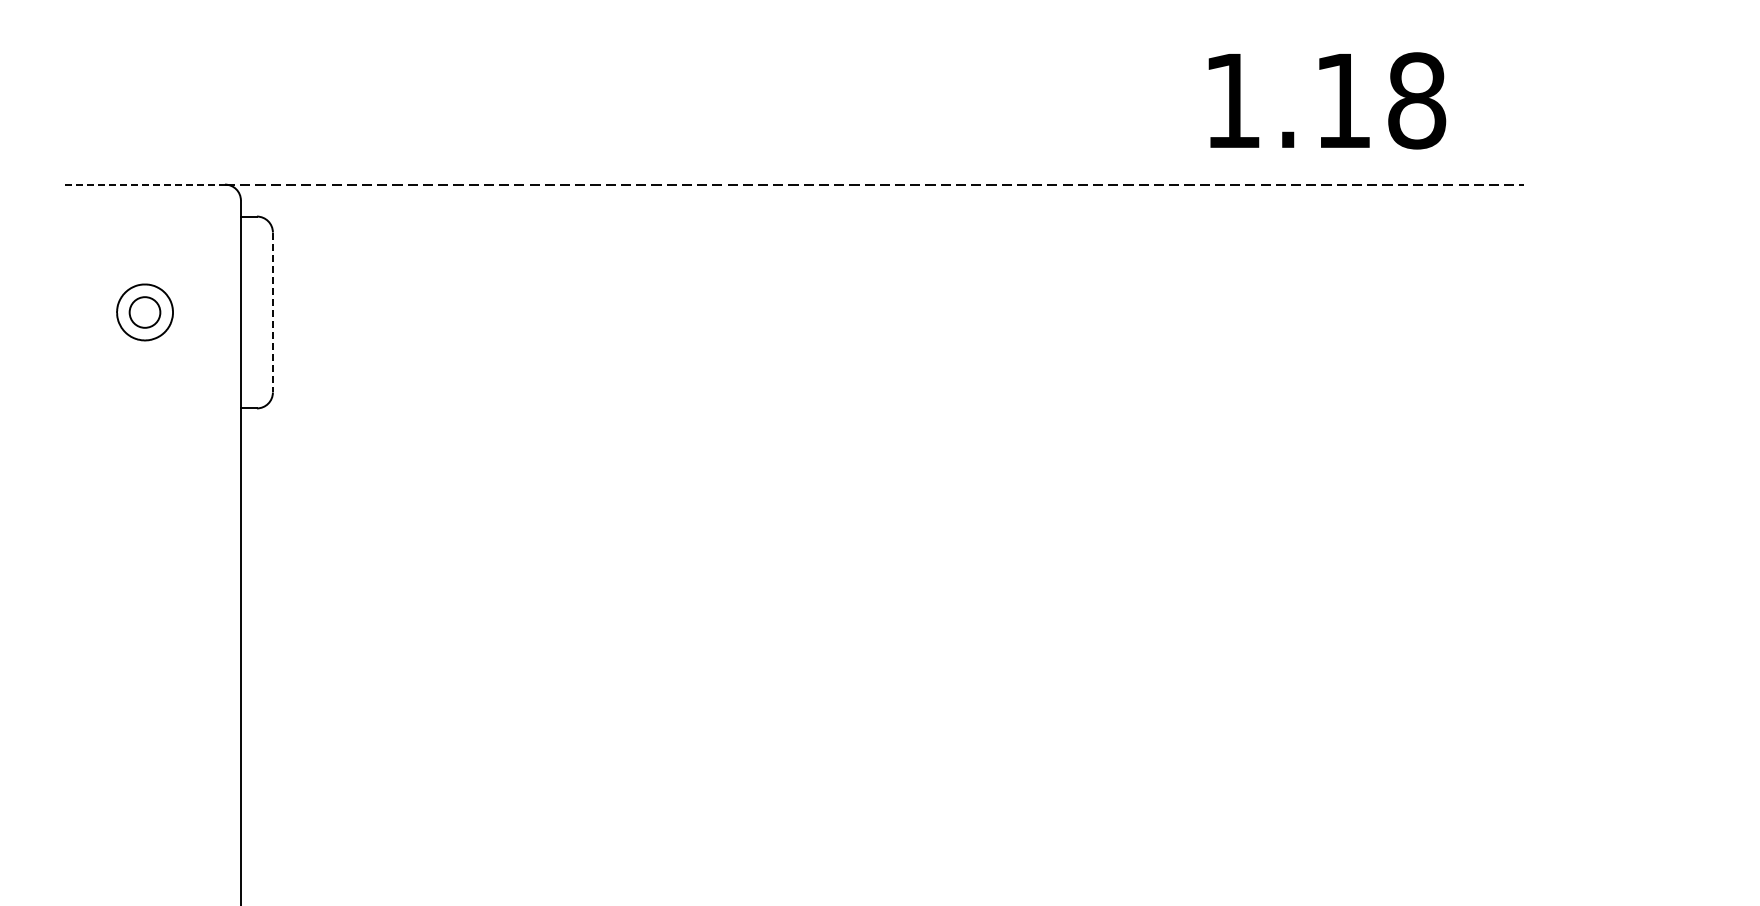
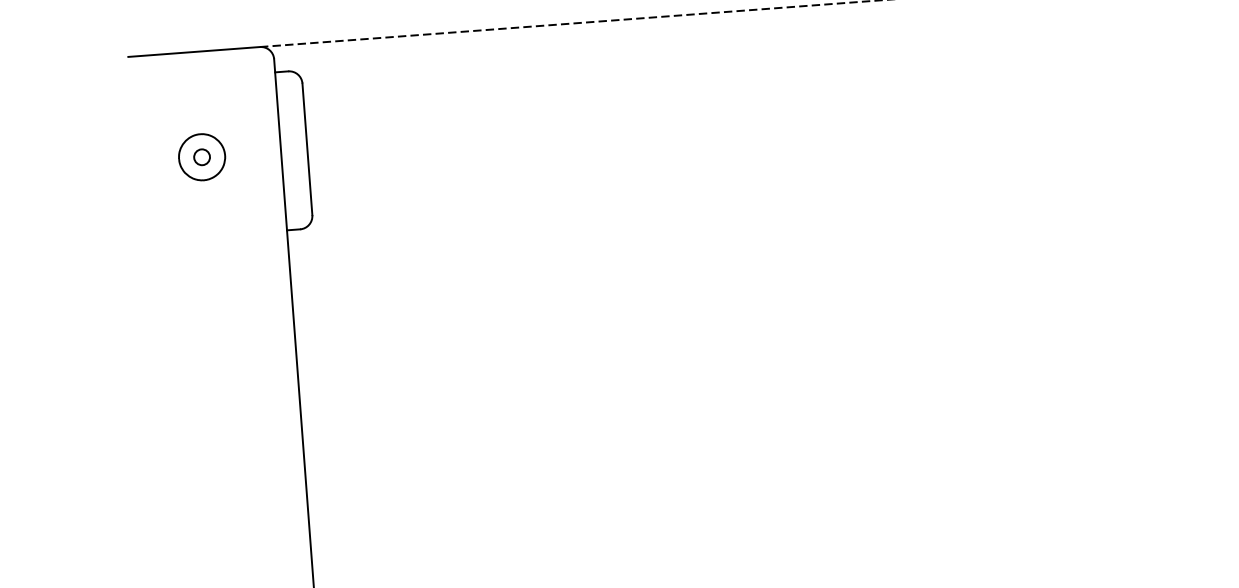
line: (145, 184) -> (194, 51), dashed -> solid
circle: (144, 312) -> (201, 157), size x0.62
line: (272, 312) -> (307, 149), dashed -> solid

